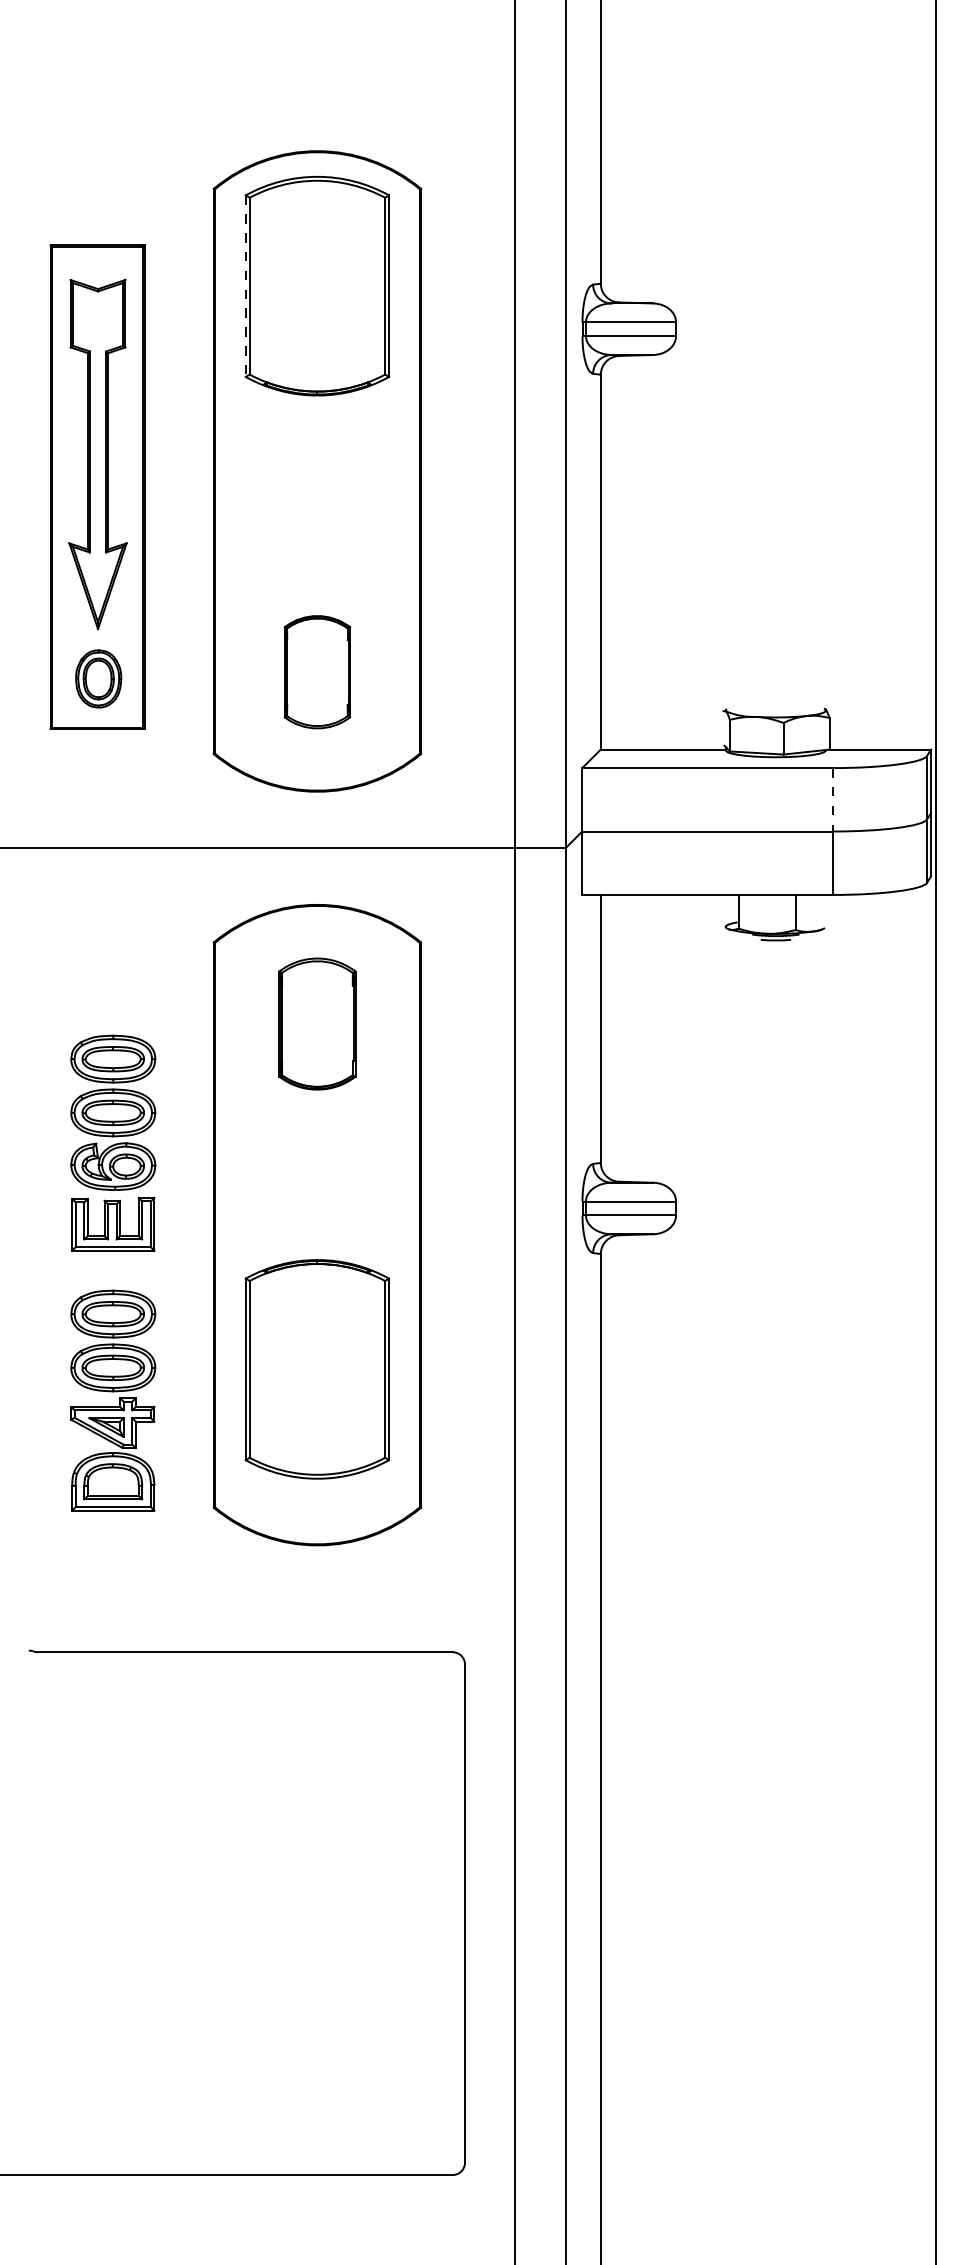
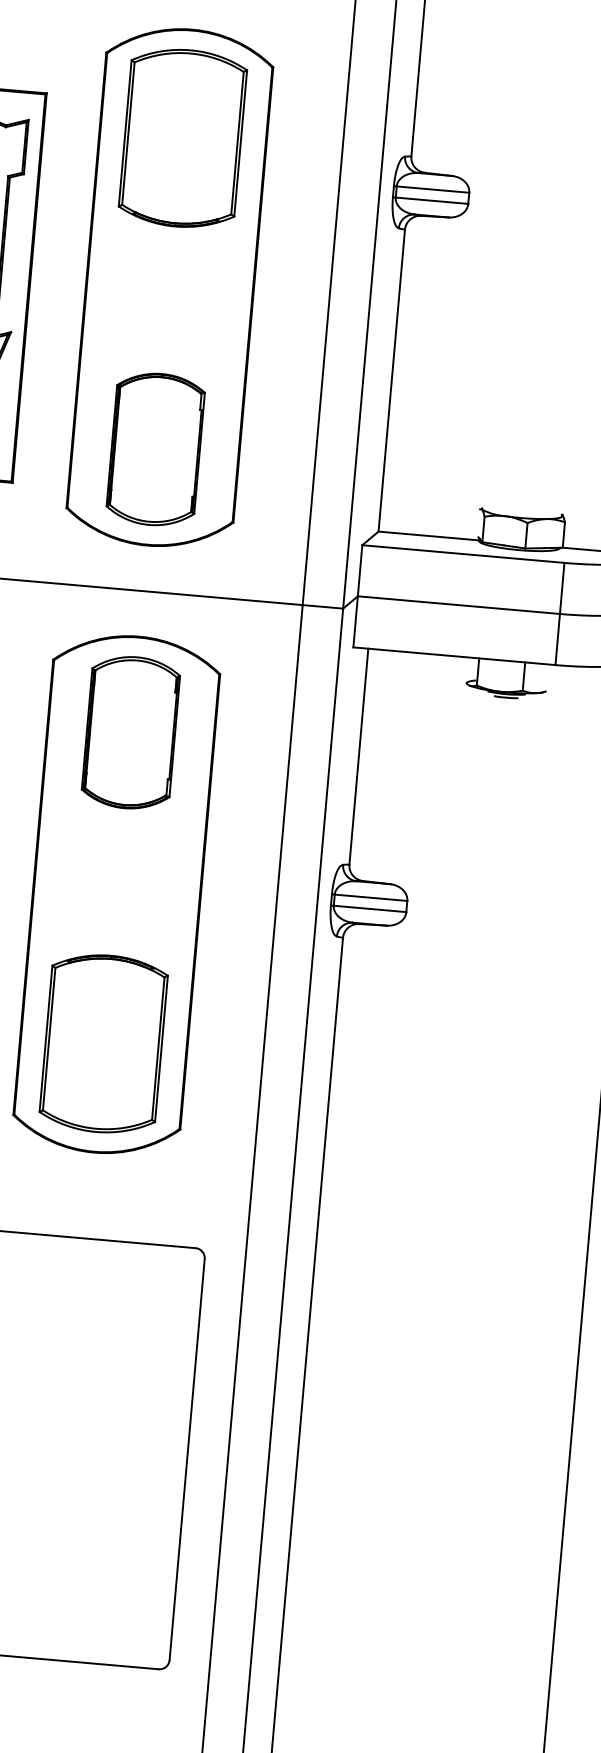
line: (245, 286) -> (125, 133), dashed -> solid
part: (317, 671) -> (155, 448), size x1.67
line: (833, 799) -> (562, 588), dashed -> solid
part: (317, 1023) -> (131, 732), size x1.43
part: (317, 1369) -> (103, 1043), moved

